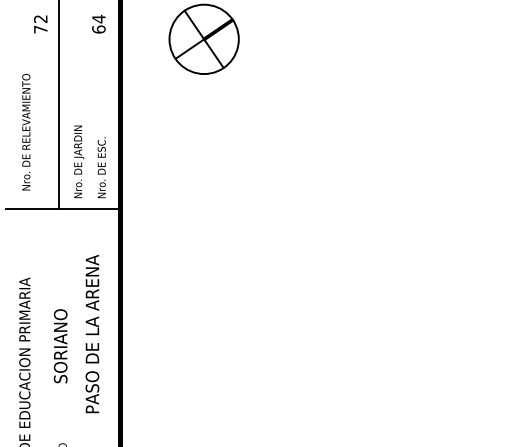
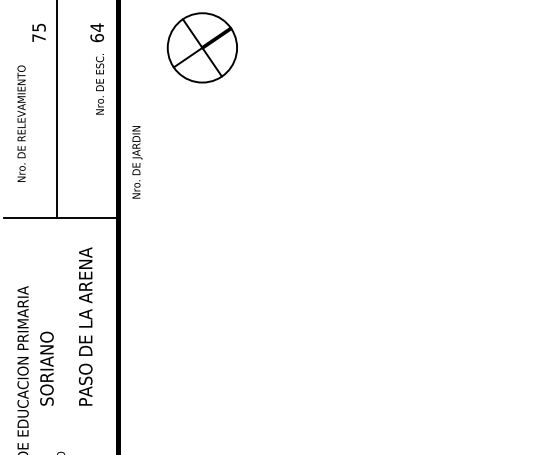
text: (40, 18) -> (38, 27), 72 -> 75
text: (26, 131) -> (21, 123), moved
text: (79, 161) -> (137, 162), moved
text: (102, 167) -> (100, 84), moved
text: (92, 333) -> (85, 326), moved
text: (60, 345) -> (46, 368), moved

